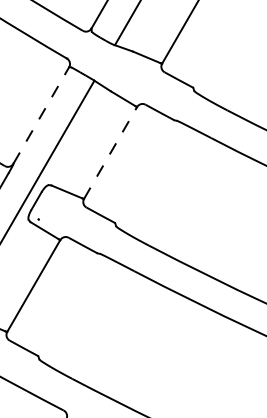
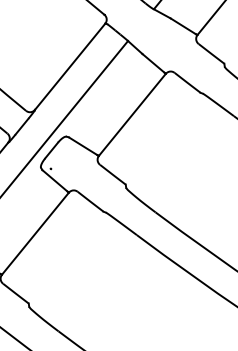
line: (41, 115) -> (70, 66), dashed -> solid
line: (110, 152) -> (132, 114), dashed -> solid

